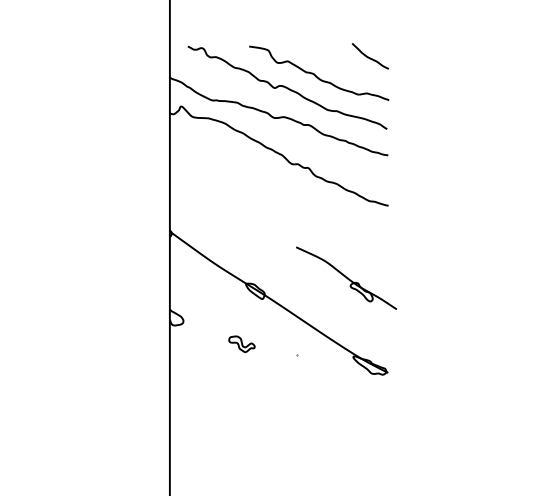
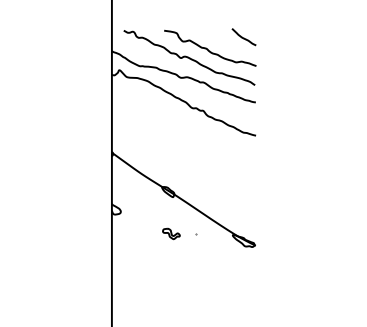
part: (346, 278) -> (228, 183), removed
part: (242, 343) -> (171, 233), moved

